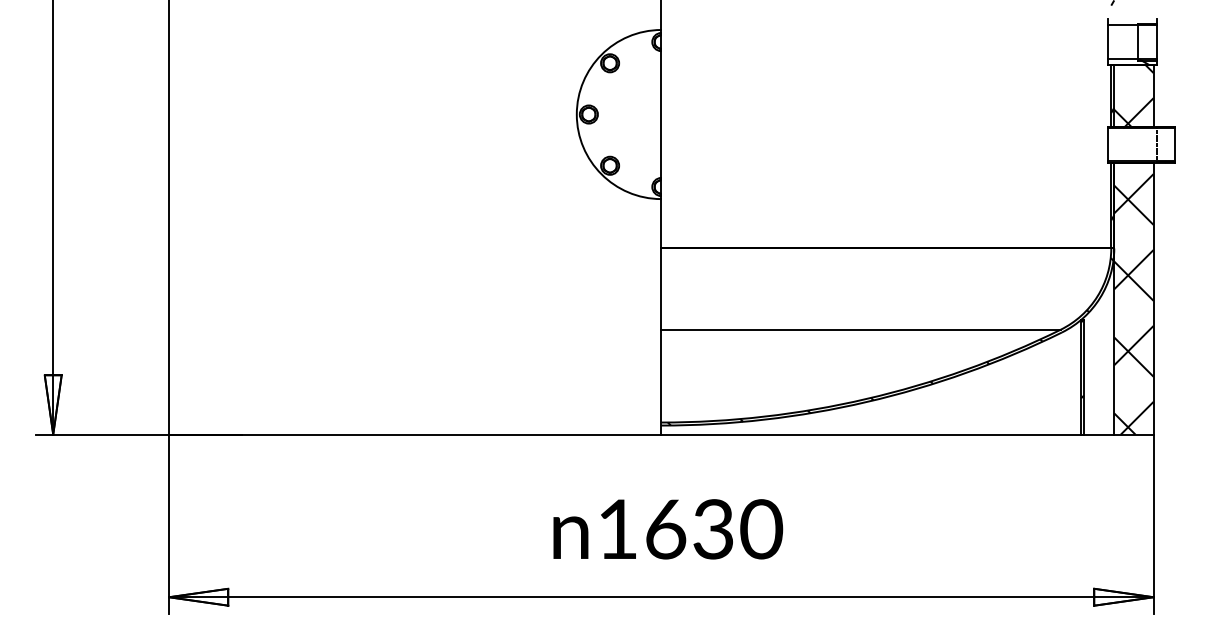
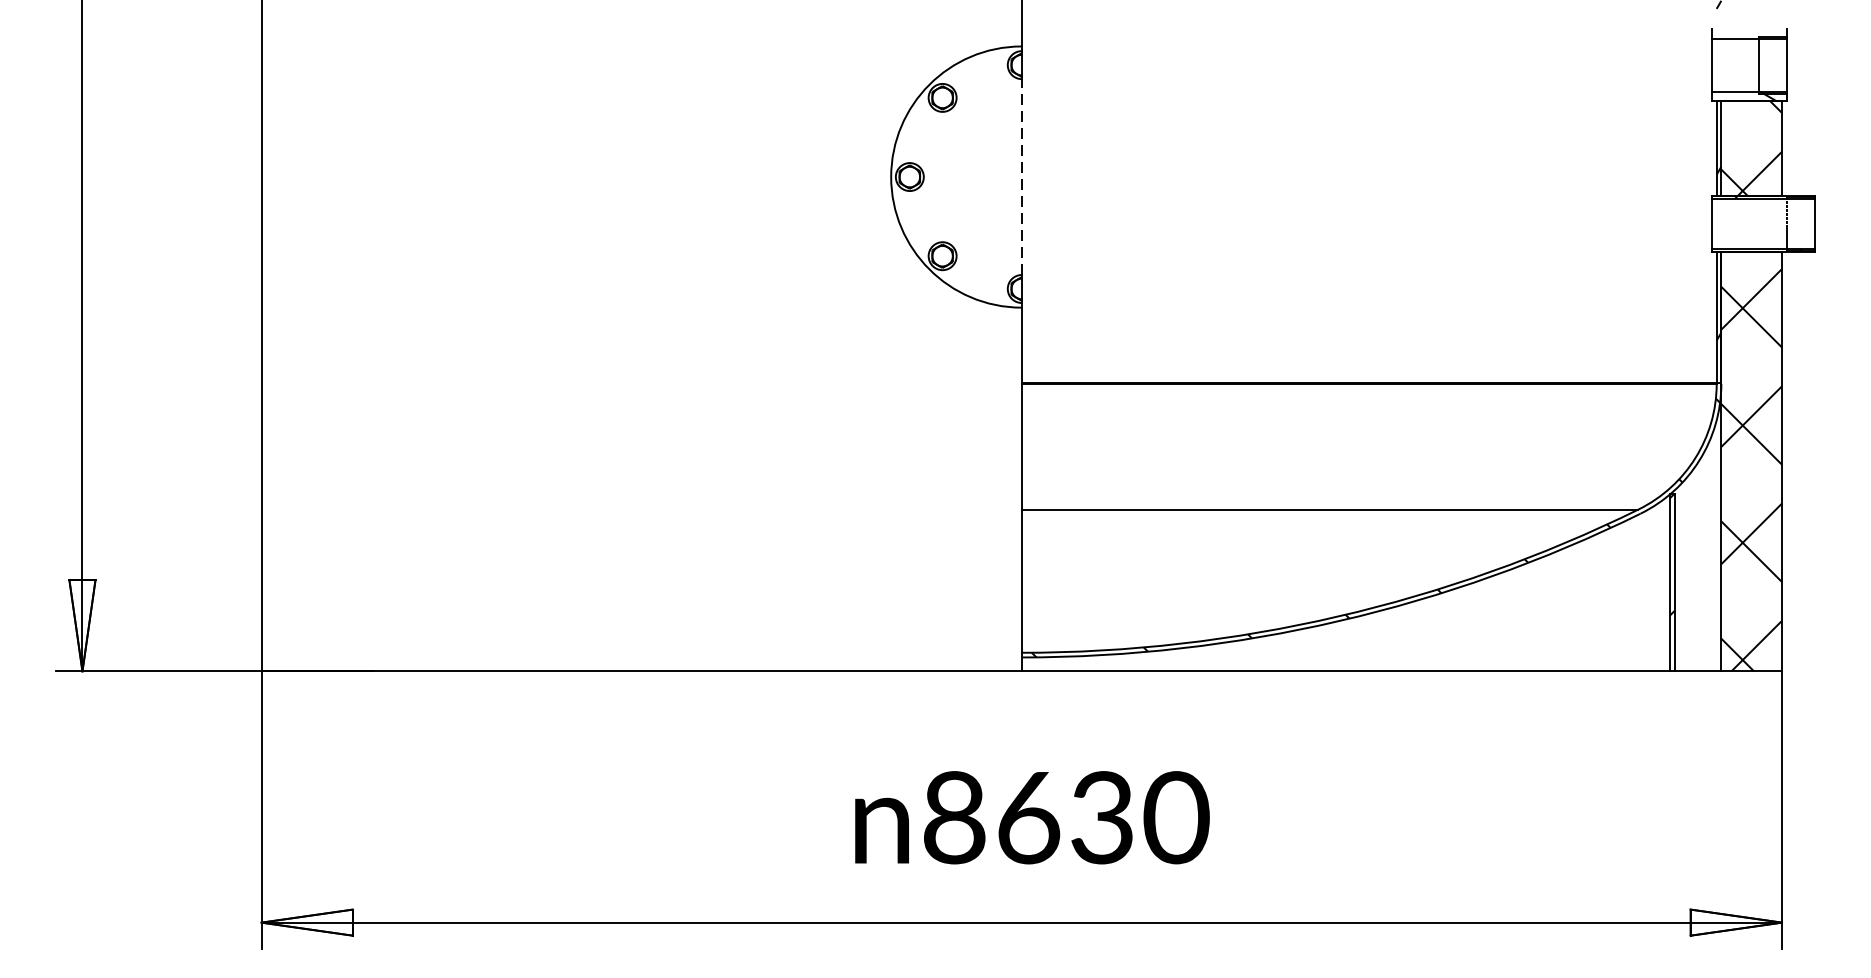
line: (661, 114) -> (1021, 176), solid -> dashed
text: (617, 529) -> (954, 817), 1630 -> 8630

